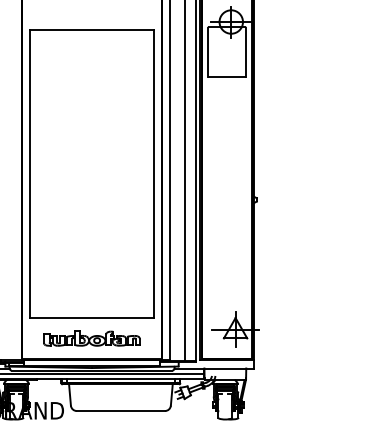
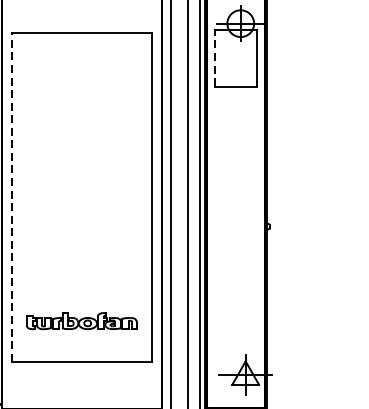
line: (208, 52) -> (214, 58), solid -> dashed
line: (30, 173) -> (11, 196), solid -> dashed
part: (91, 338) -> (81, 320), moved

